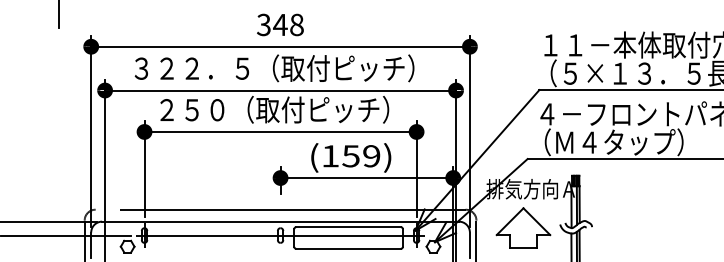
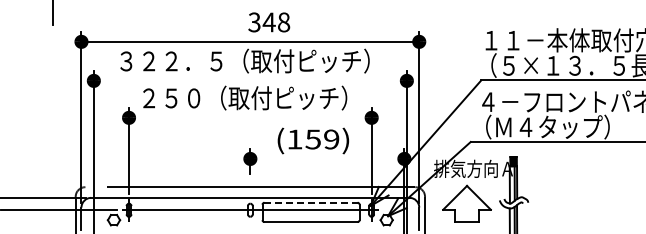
text: (280, 25) -> (269, 22), moved
line: (279, 90) -> (249, 80), removed
line: (280, 131) -> (250, 117), removed
line: (367, 177) -> (327, 158), removed
line: (349, 226) -> (311, 202), solid -> dashed

